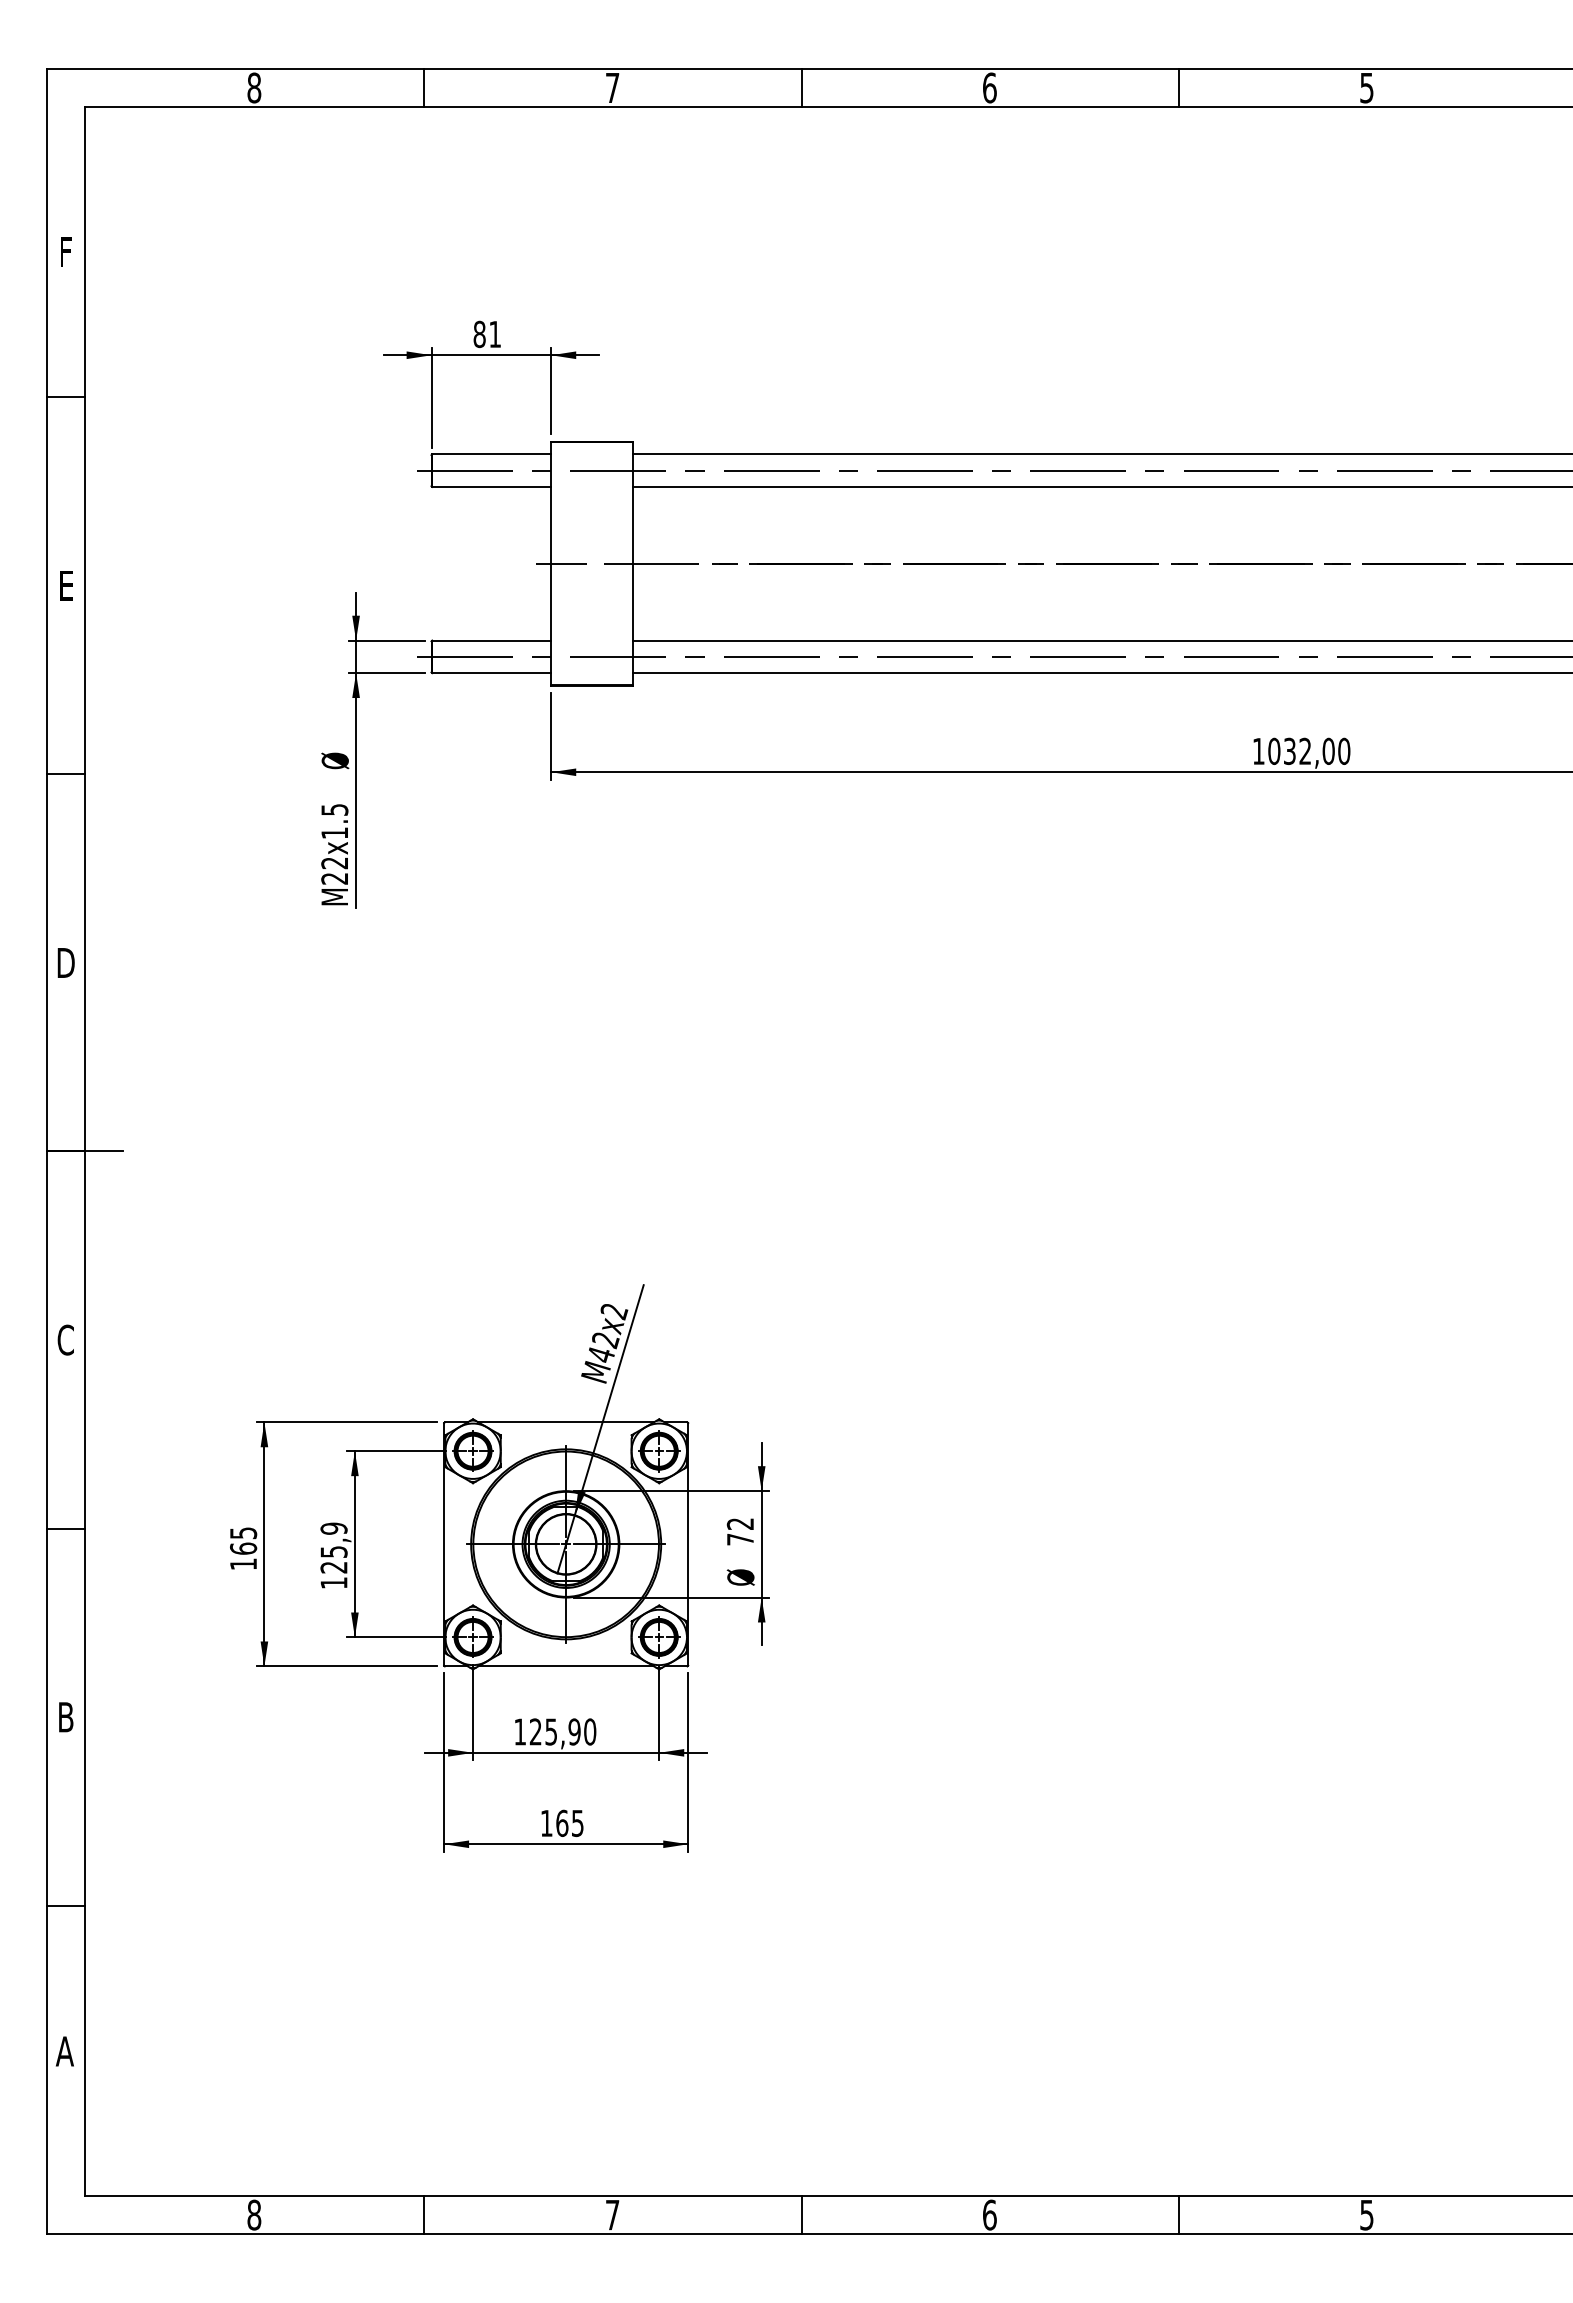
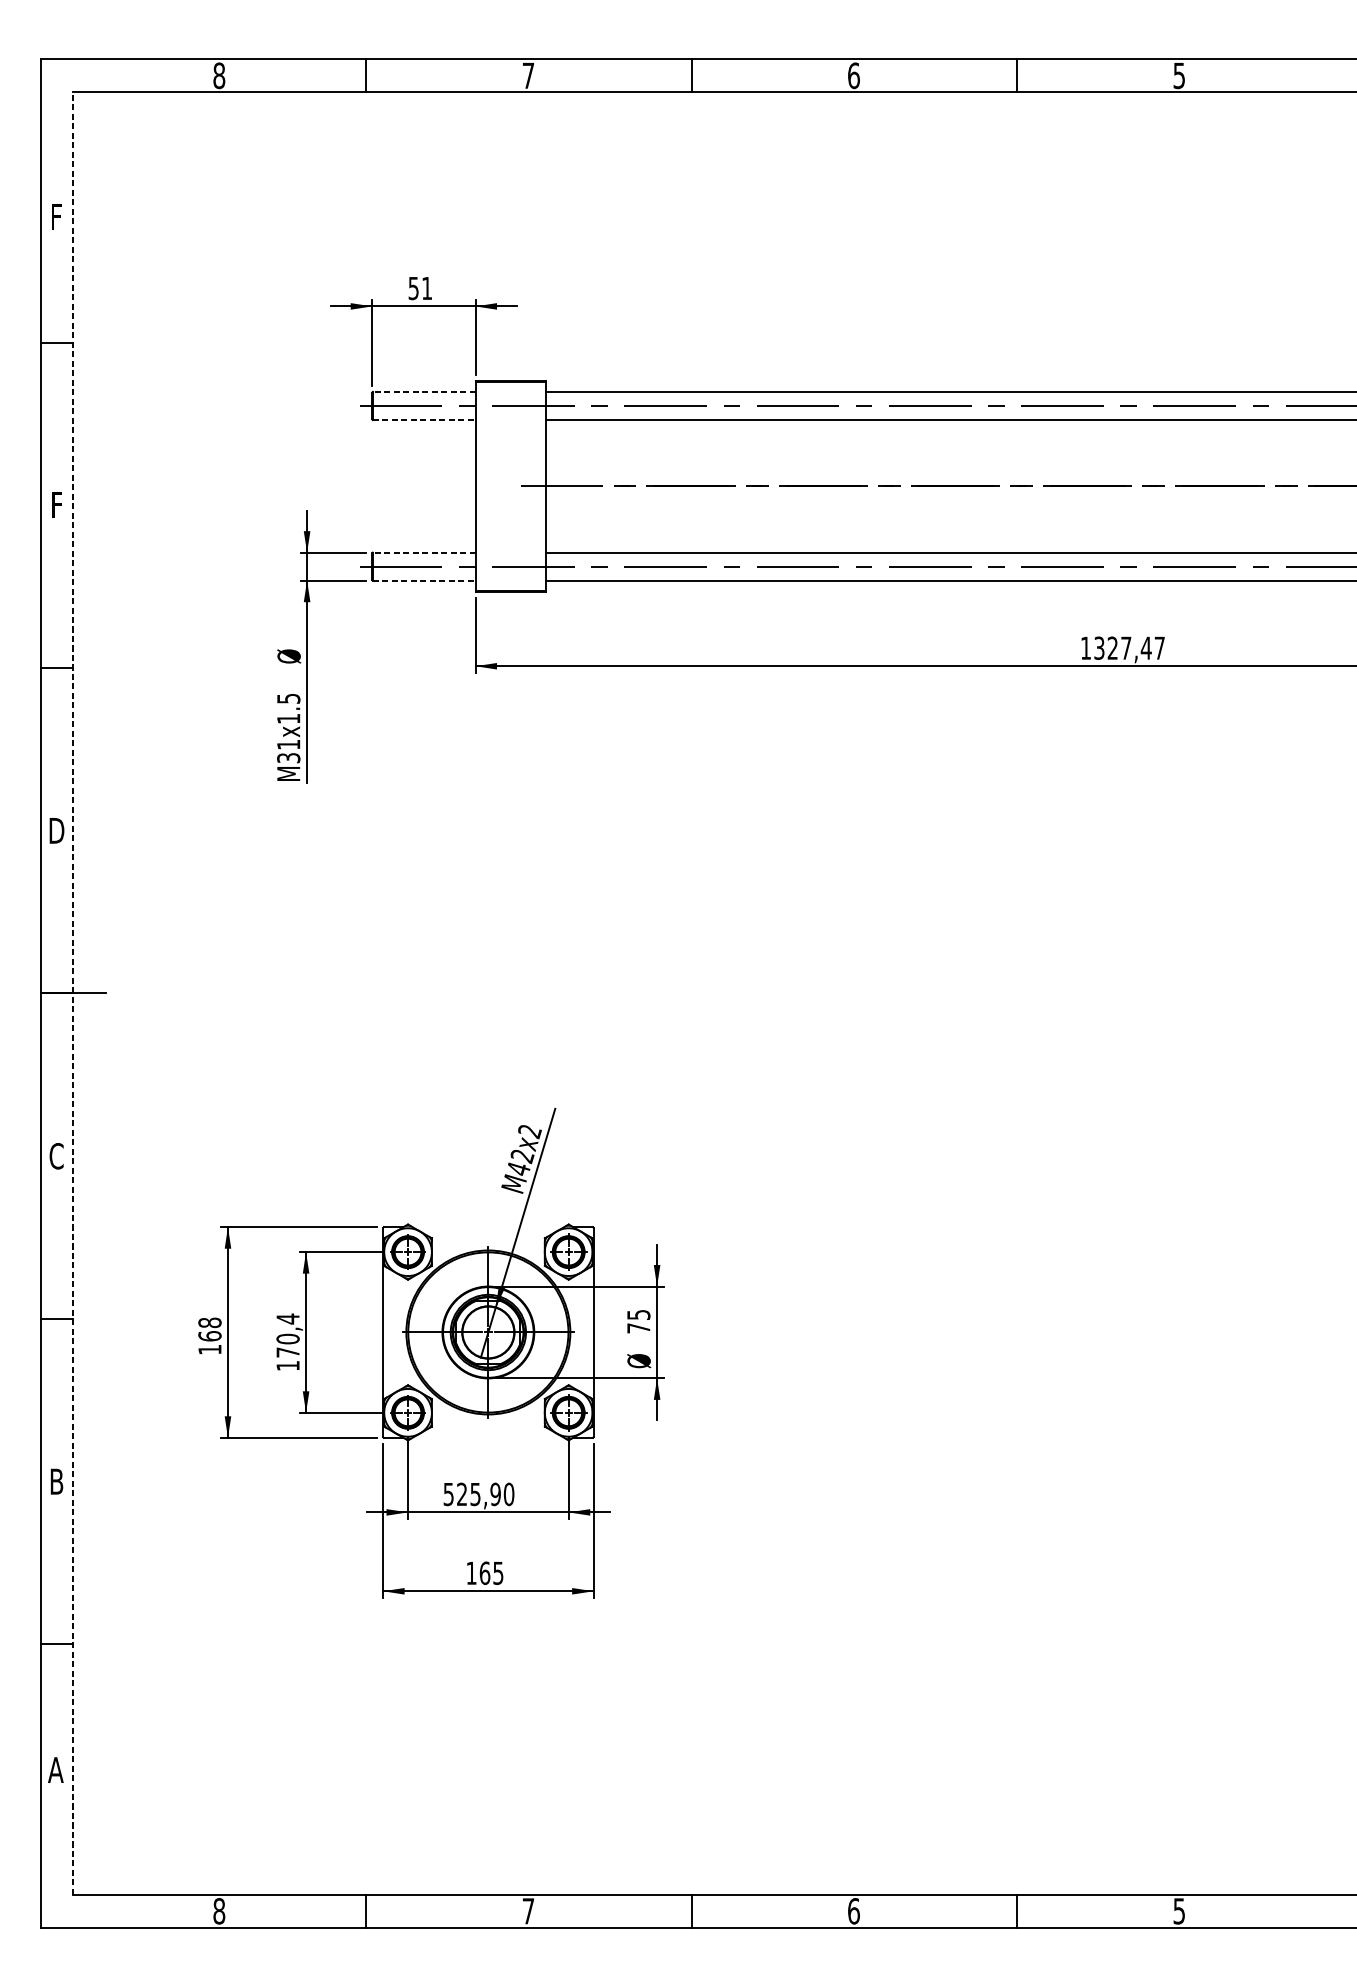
text: (479, 334) -> (413, 288), 81 -> 51
line: (491, 454) -> (423, 392), solid -> dashed
line: (491, 486) -> (423, 419), solid -> dashed
line: (561, 563) -> (484, 486), removed
text: (66, 585) -> (57, 505), E -> F
line: (491, 640) -> (423, 552), solid -> dashed
line: (491, 673) -> (423, 581), solid -> dashed
text: (1309, 751) -> (1129, 648), 1032,00 -> 1327,47
text: (334, 870) -> (288, 751), M22x1.5 -> M31x1.5
line: (85, 1151) -> (73, 993), solid -> dashed
line: (565, 1422) -> (487, 1227), removed
text: (740, 1523) -> (638, 1314), 72 -> 75
text: (243, 1533) -> (209, 1323), 165 -> 168
text: (333, 1547) -> (287, 1335), 125,9 -> 170,4
line: (565, 1666) -> (487, 1437), removed
text: (519, 1731) -> (448, 1493), 125,90 -> 525,90

